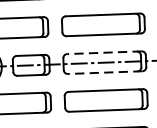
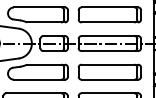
line: (103, 53) -> (109, 36), dashed -> solid
line: (104, 73) -> (109, 51), dashed -> solid

